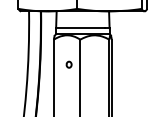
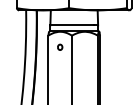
part: (68, 64) -> (59, 47), moved

